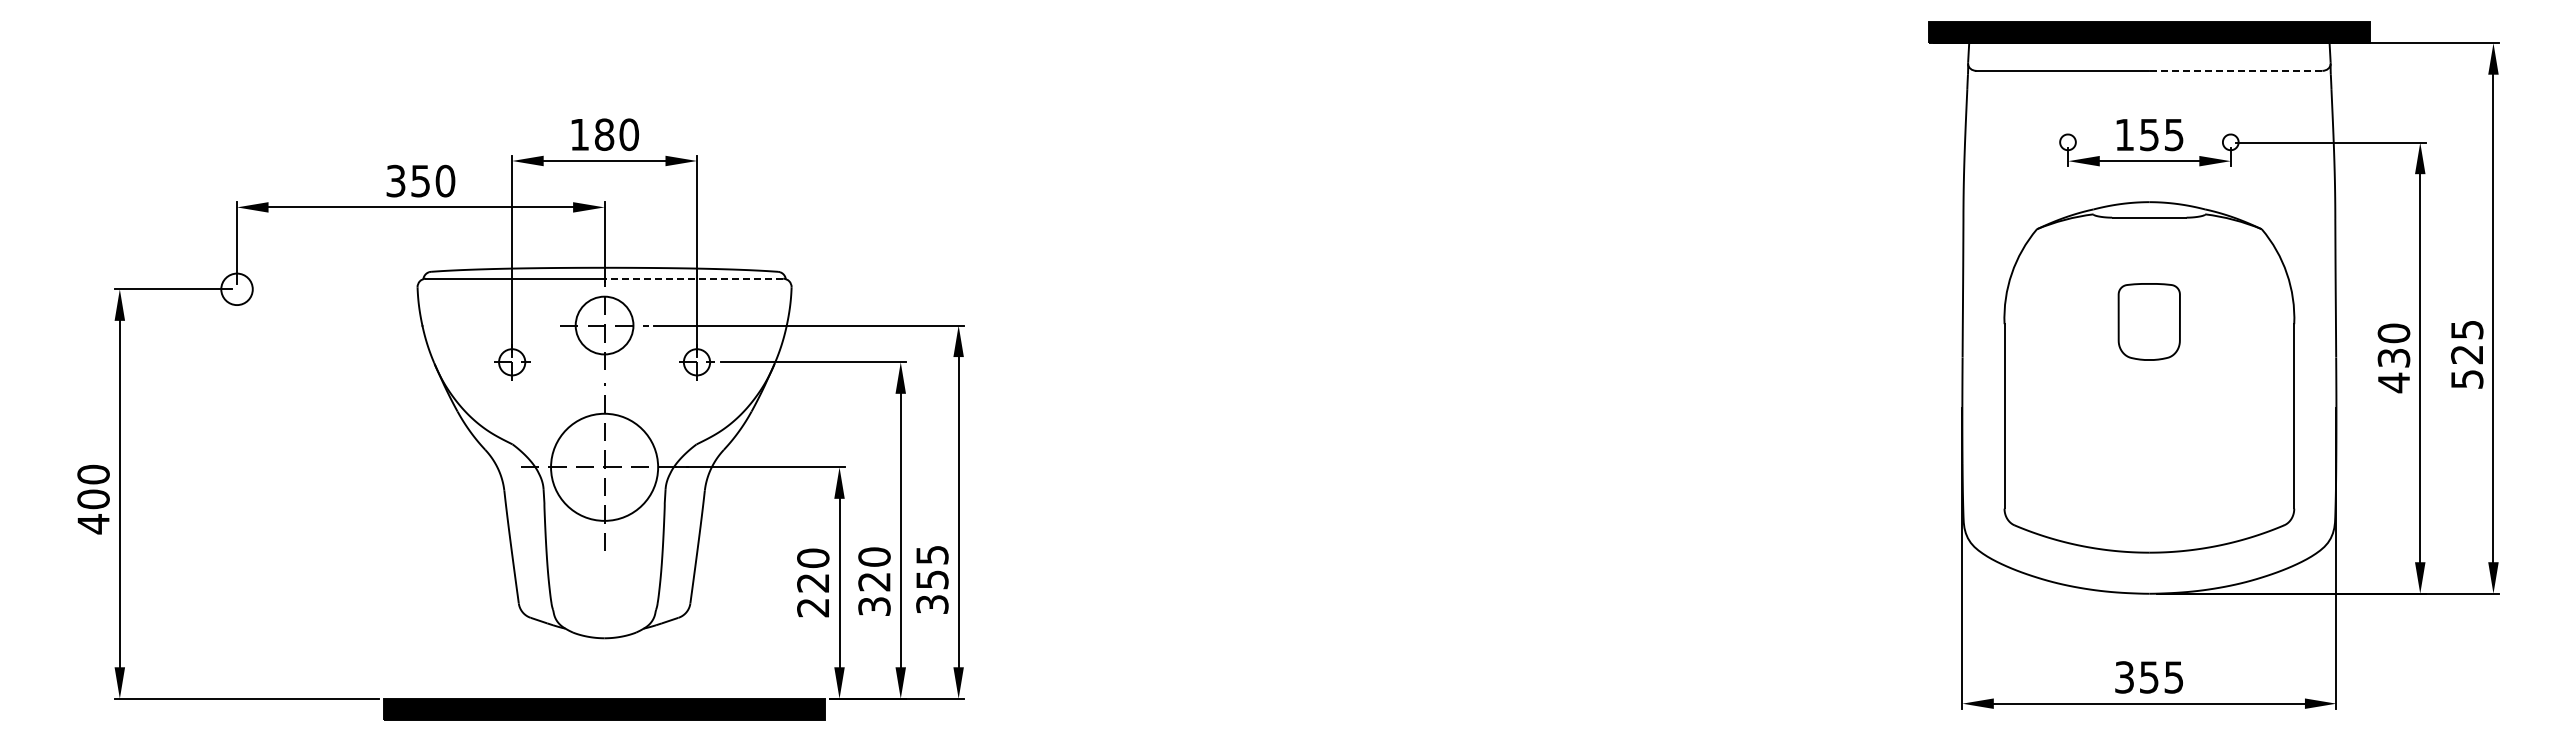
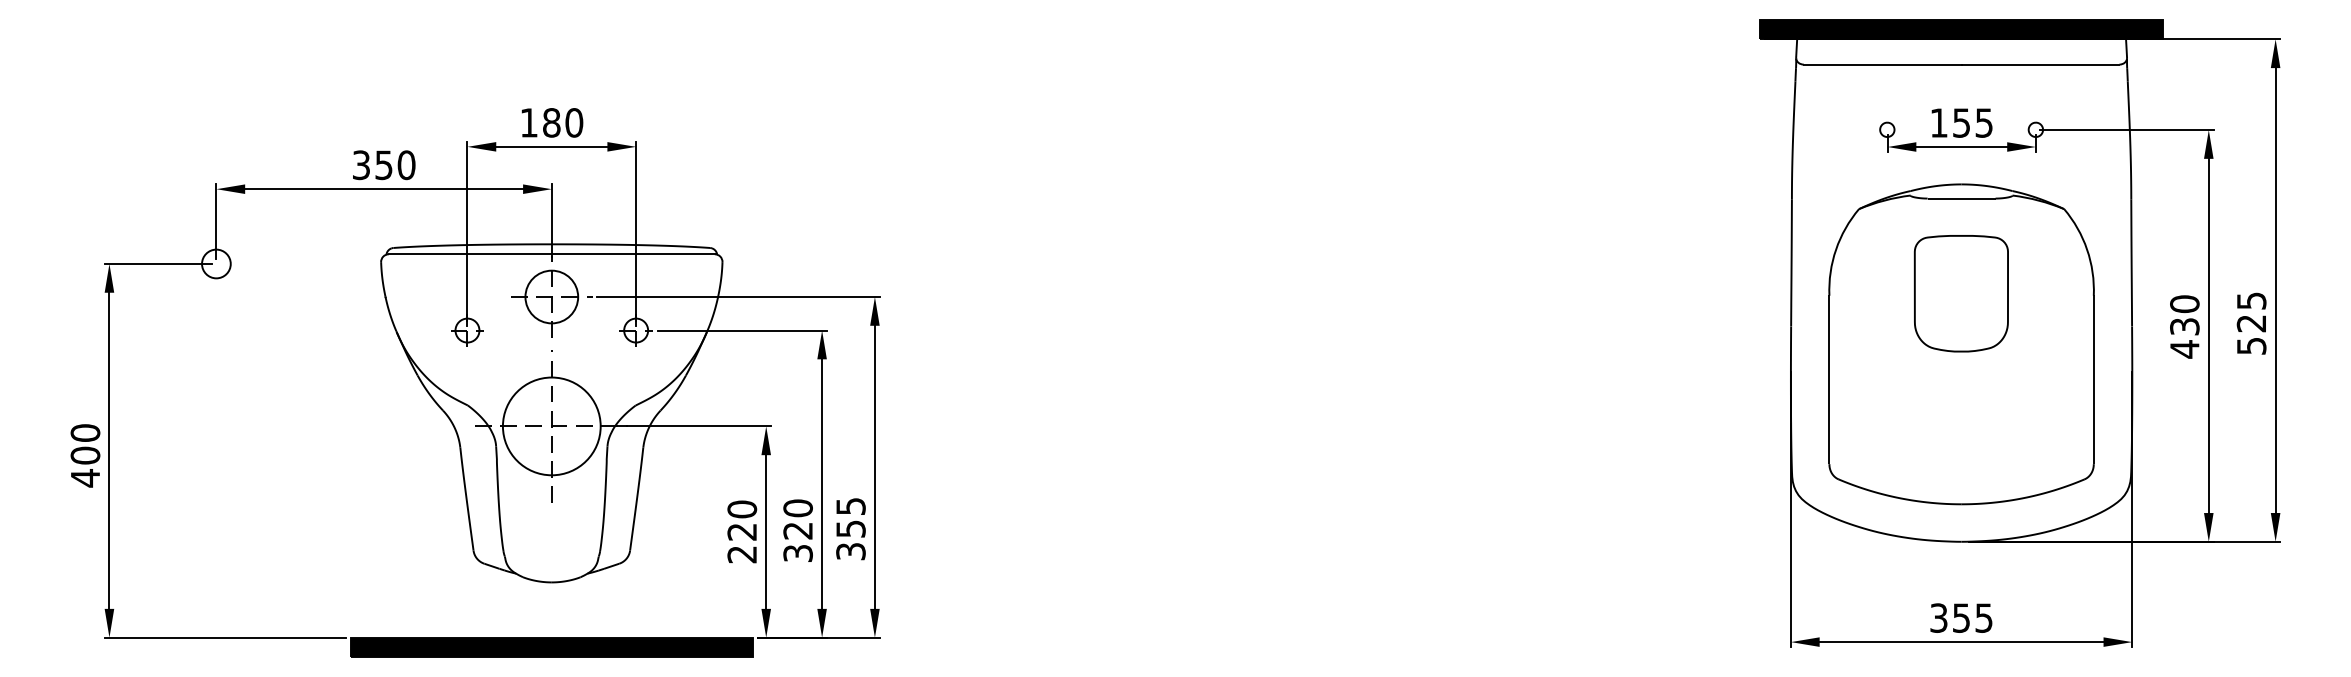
line: (2235, 70) -> (2040, 64), dashed -> solid
line: (693, 278) -> (632, 254), dashed -> solid
part: (2149, 321) -> (1961, 293), size x1.67

